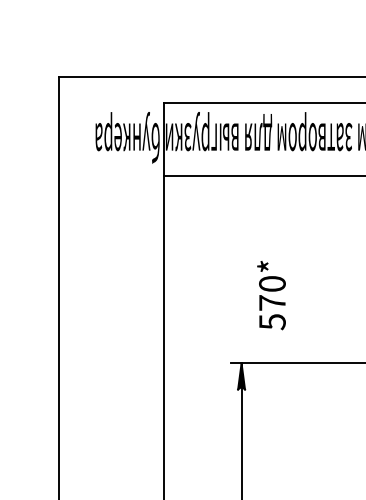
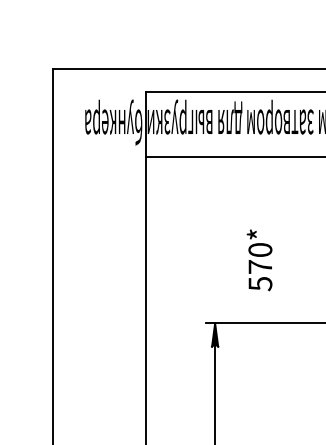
text: (271, 295) -> (259, 260), moved

